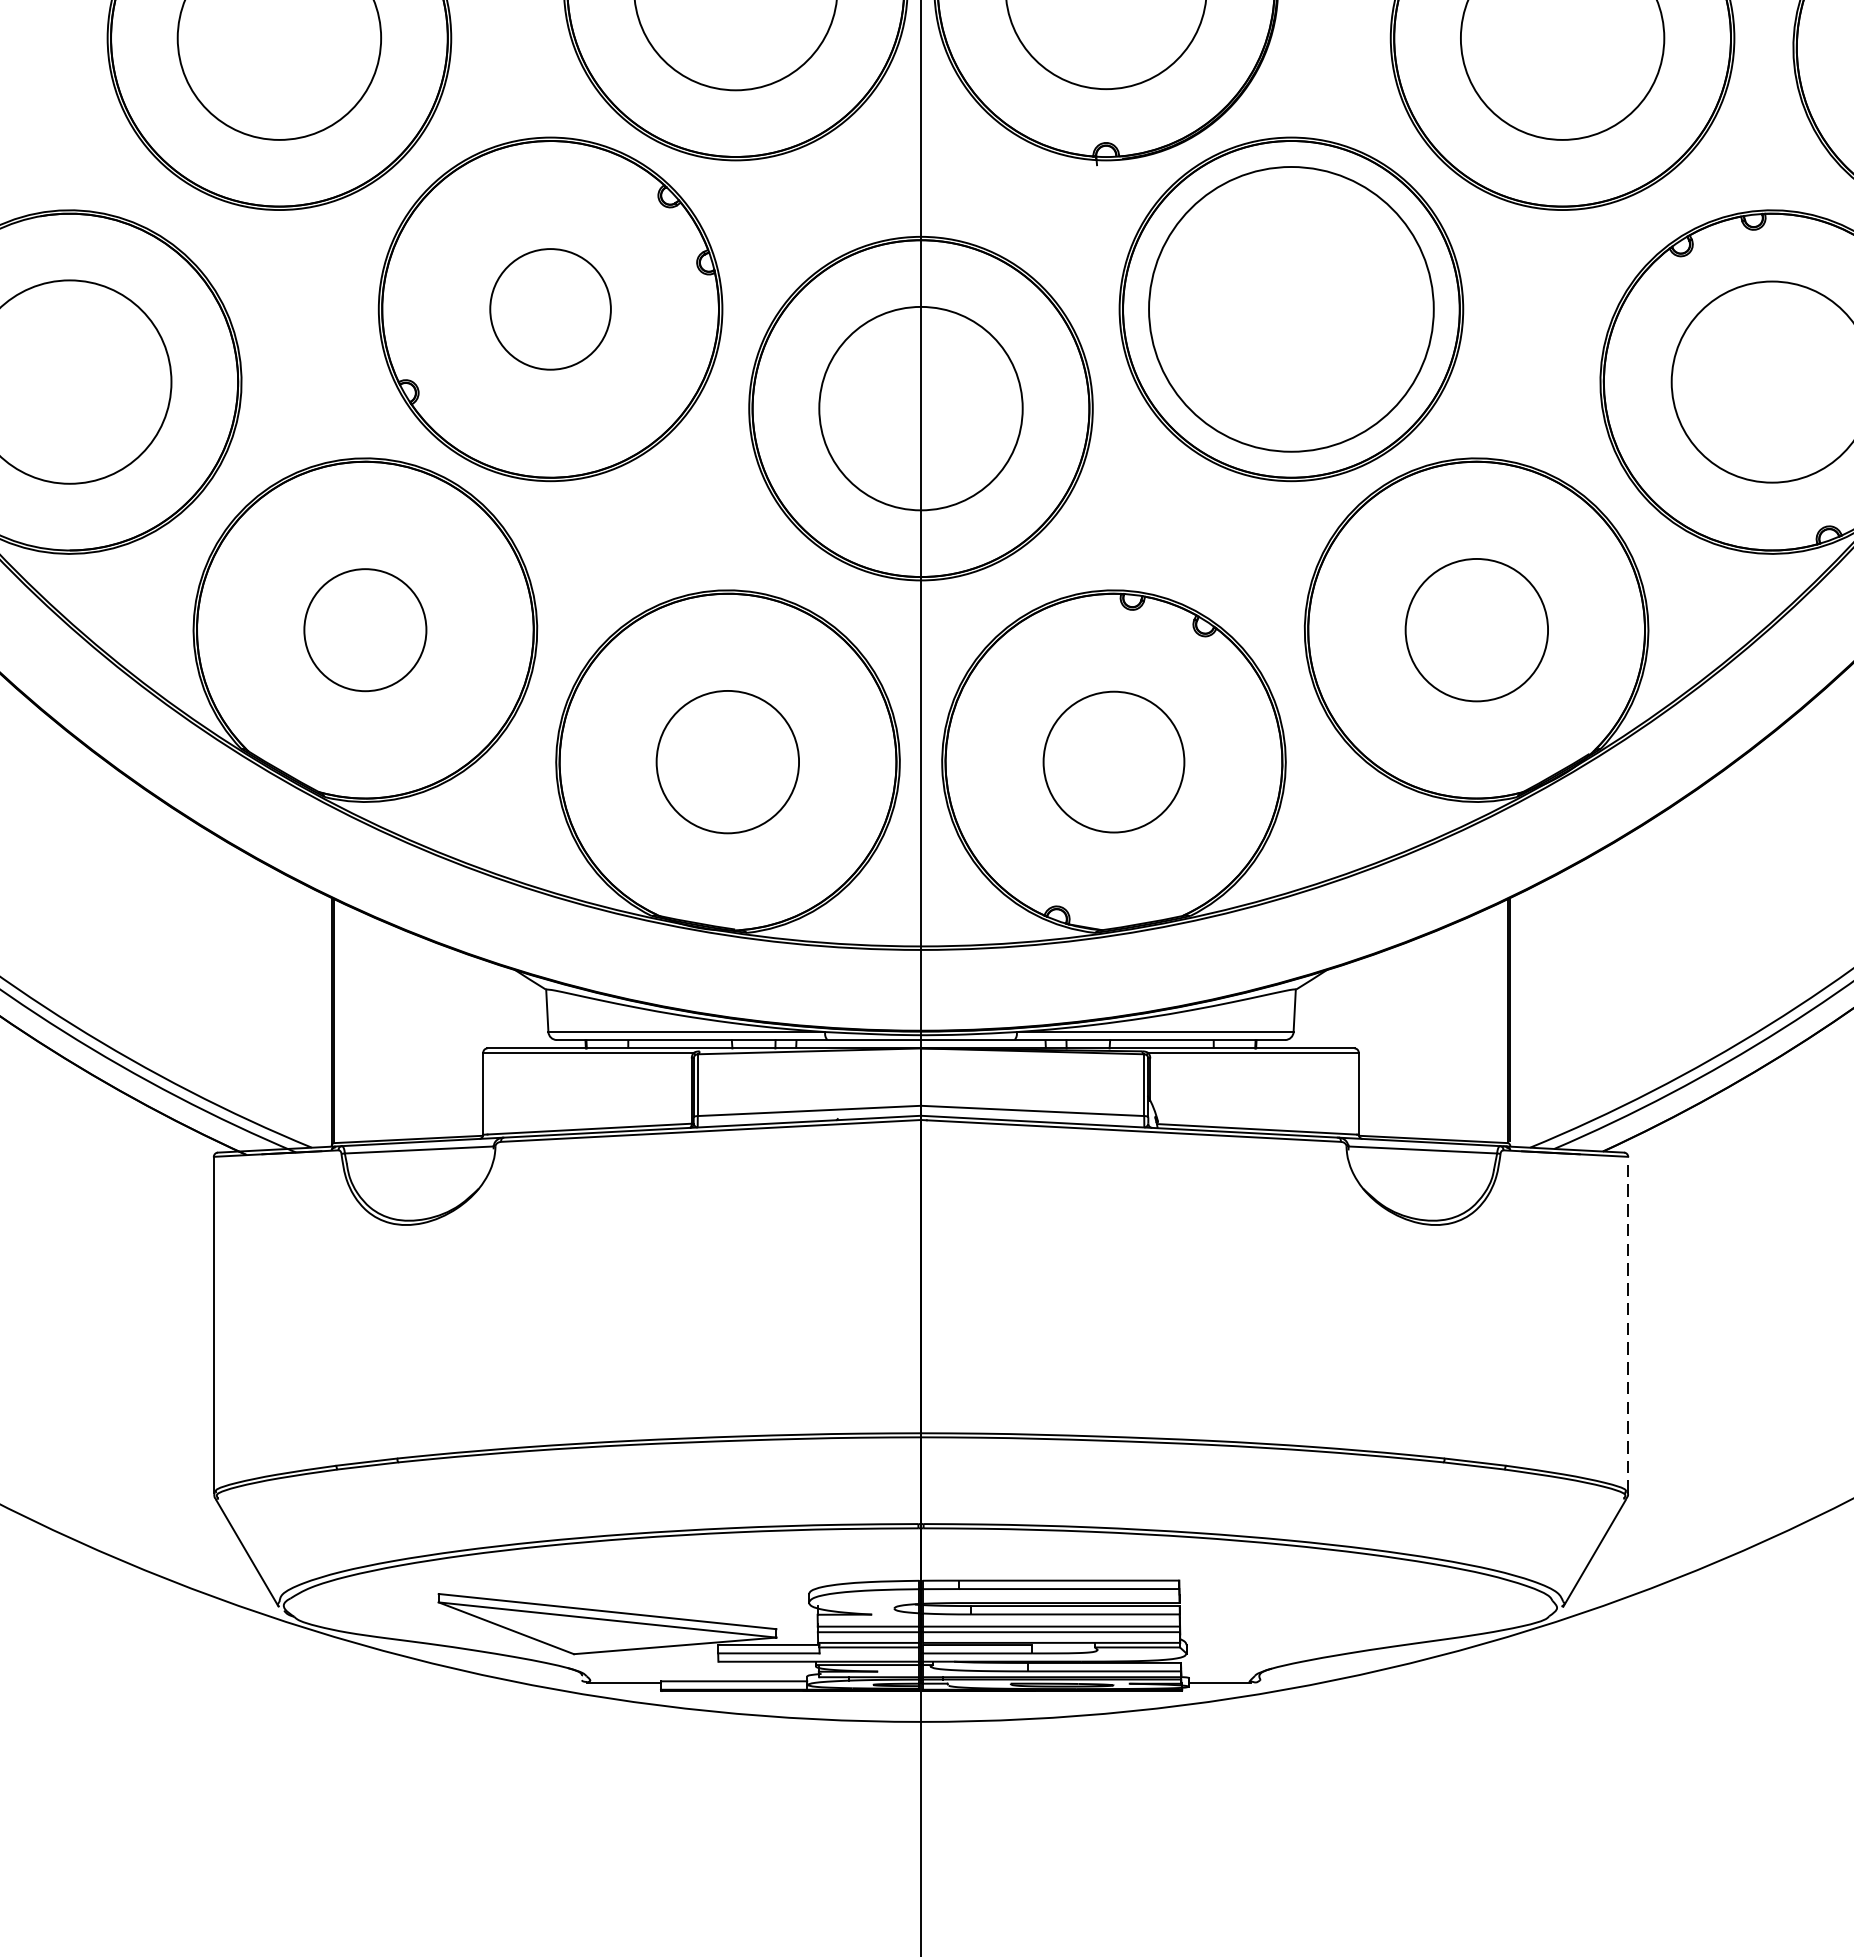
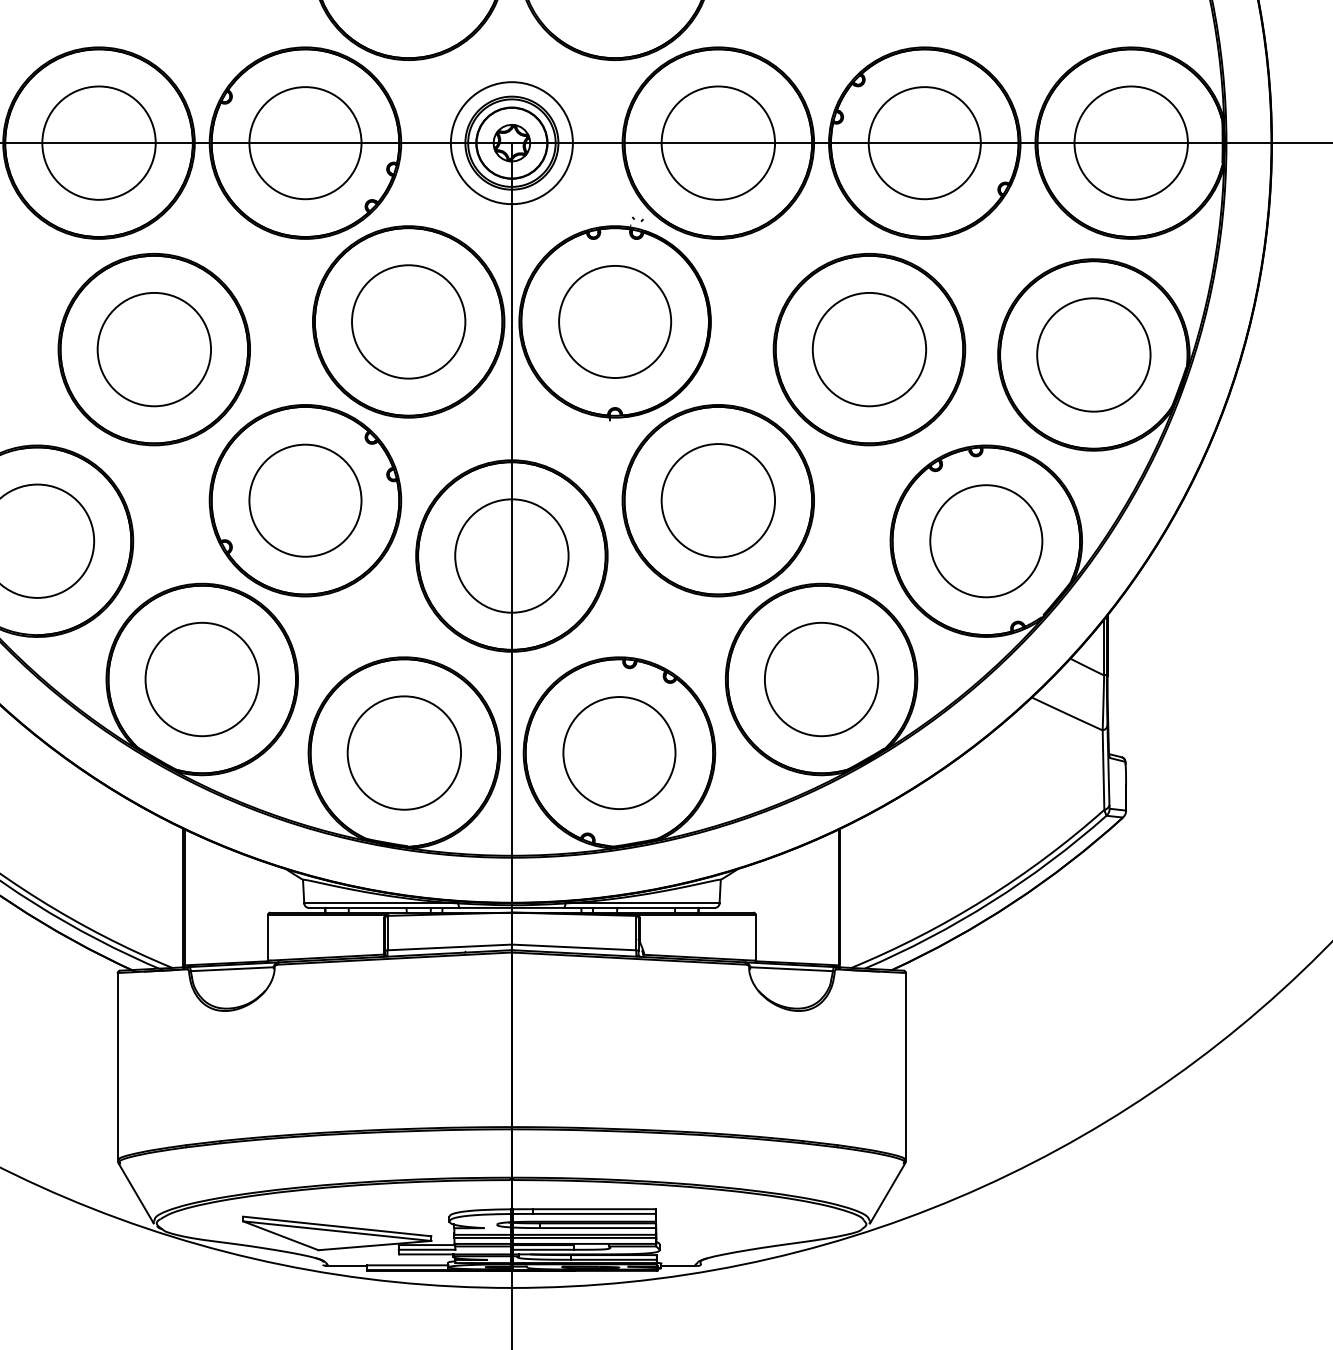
circle: (550, 308) -> (305, 500), size x1.67
circle: (1291, 308) -> (718, 500), size x0.71
circle: (364, 630) -> (201, 679), size x1.67
circle: (1476, 630) -> (821, 679), size x1.43
circle: (726, 761) -> (403, 752), size x1.43
circle: (1114, 761) -> (619, 752), size x1.43
line: (1629, 1324) -> (906, 1066), dashed -> solid

